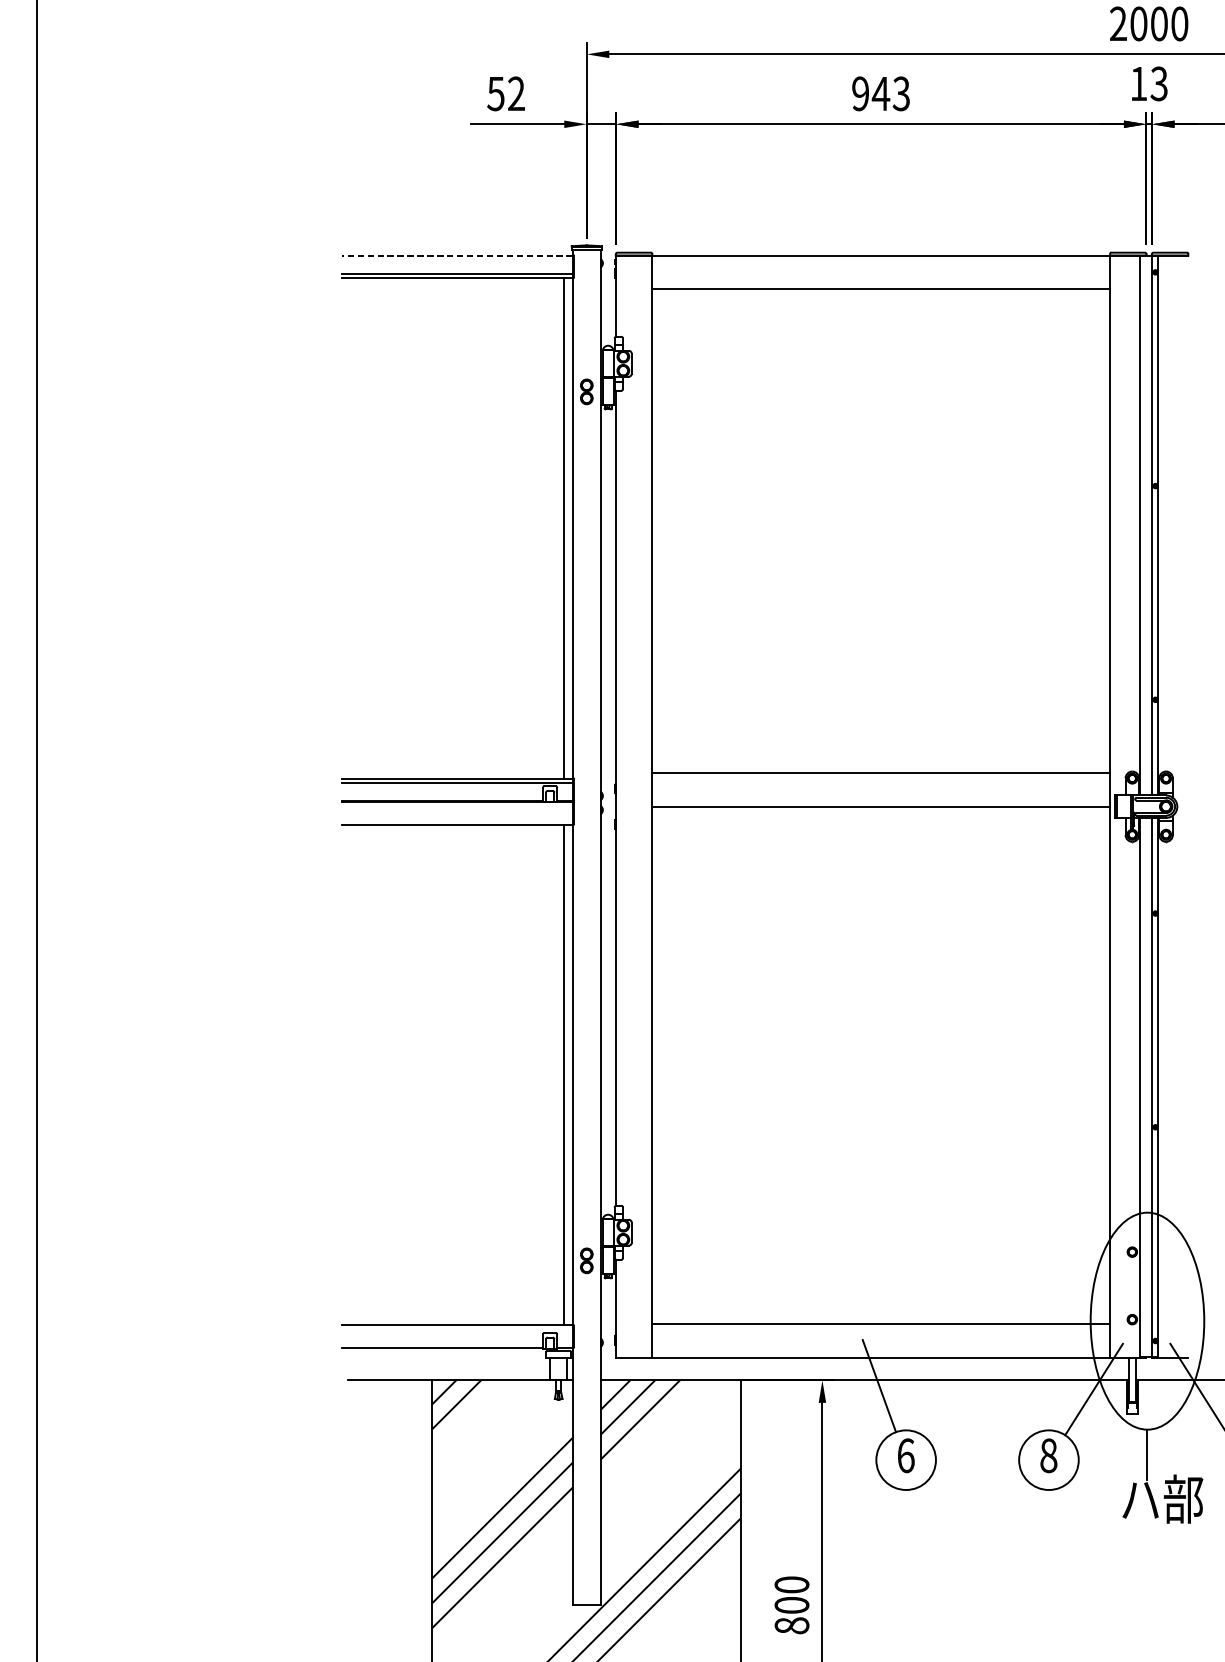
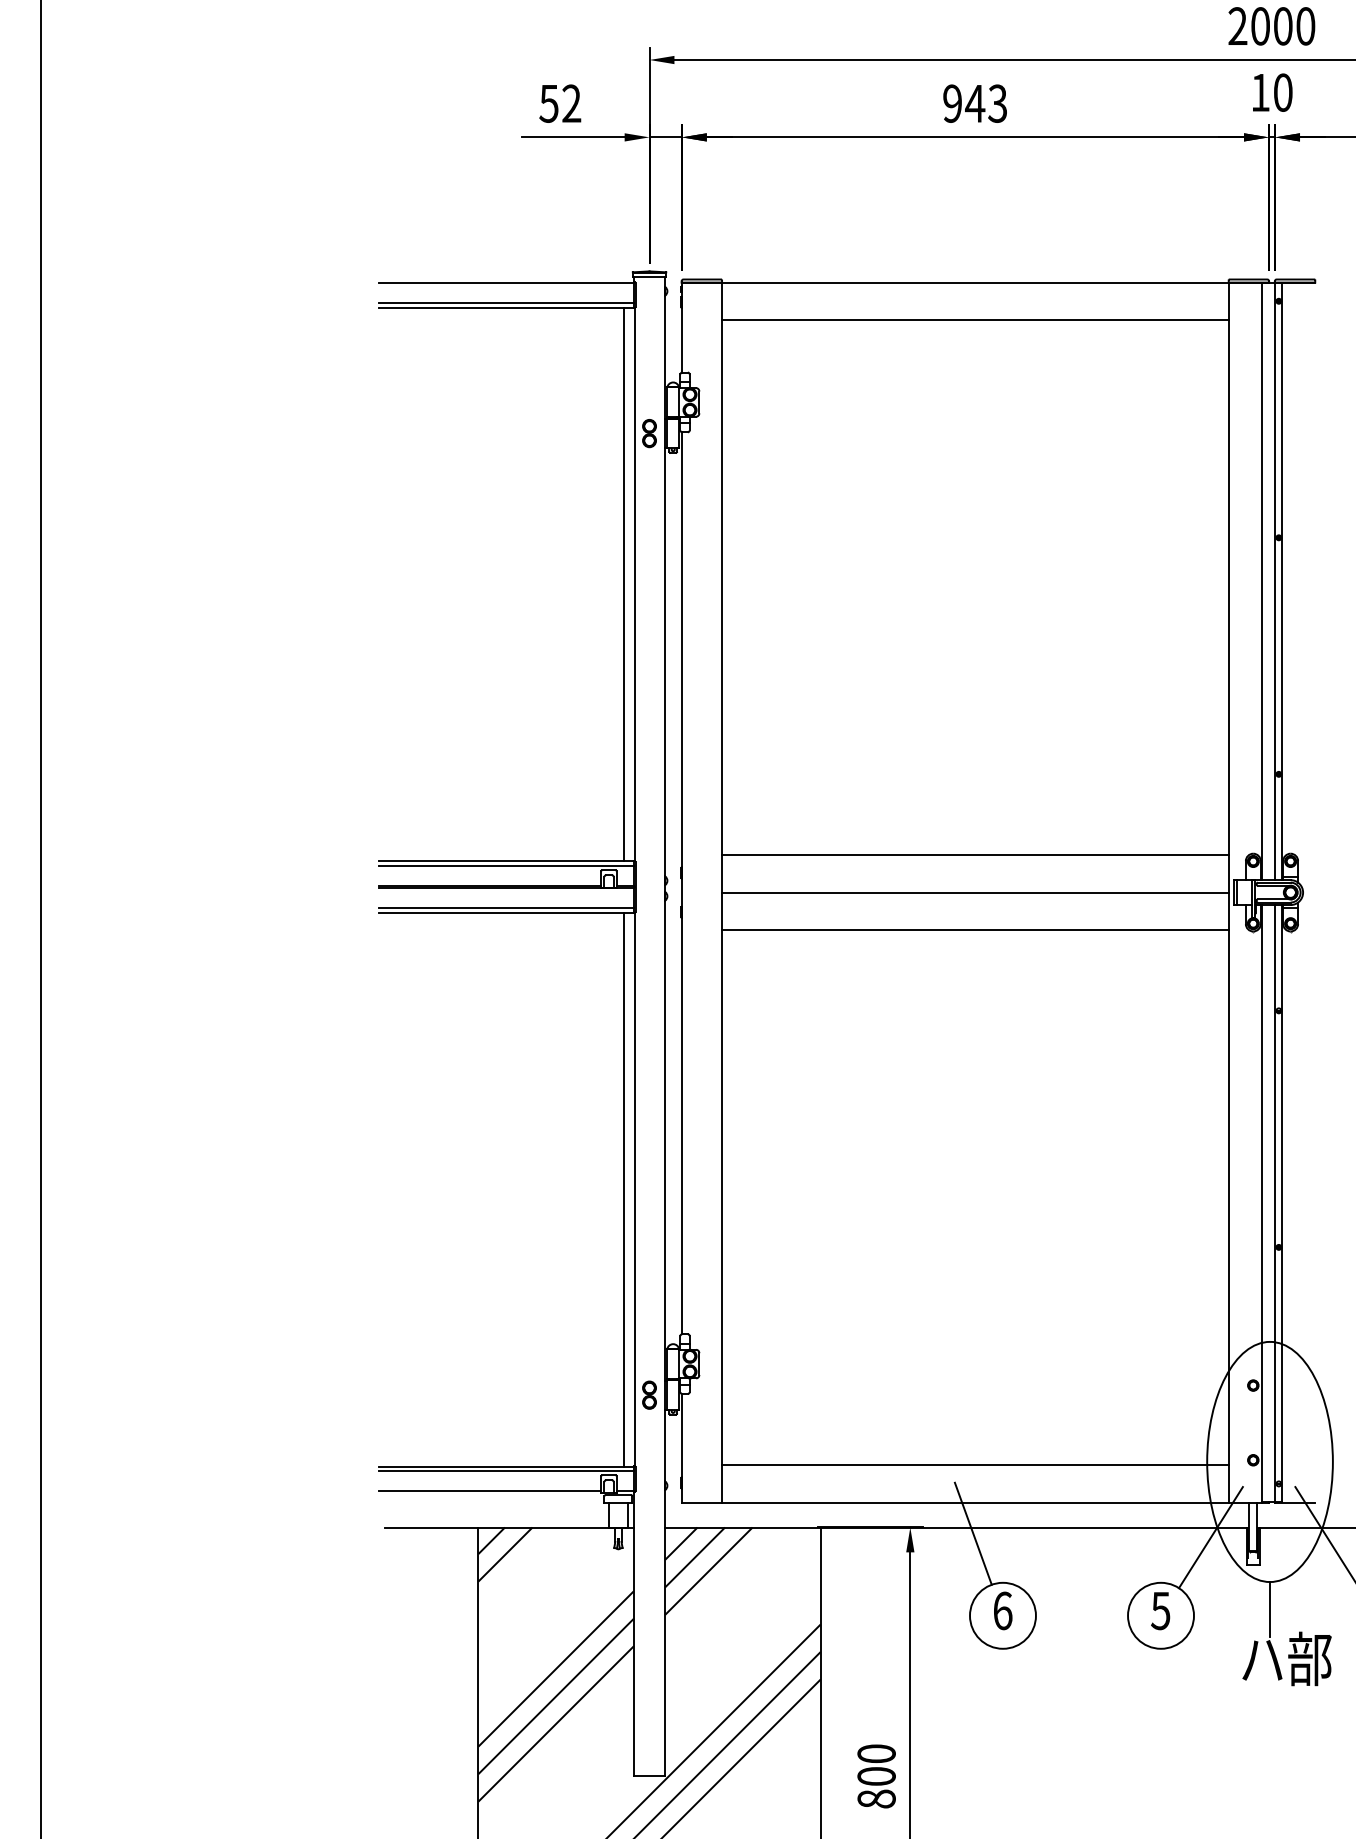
text: (1158, 83) -> (1282, 92), 13 -> 10
line: (457, 255) -> (506, 282), dashed -> solid
line: (456, 821) -> (505, 908), added
line: (881, 840) -> (975, 929), added
line: (456, 1328) -> (505, 1470), added
text: (1048, 1455) -> (1160, 1610), 8 -> 5

